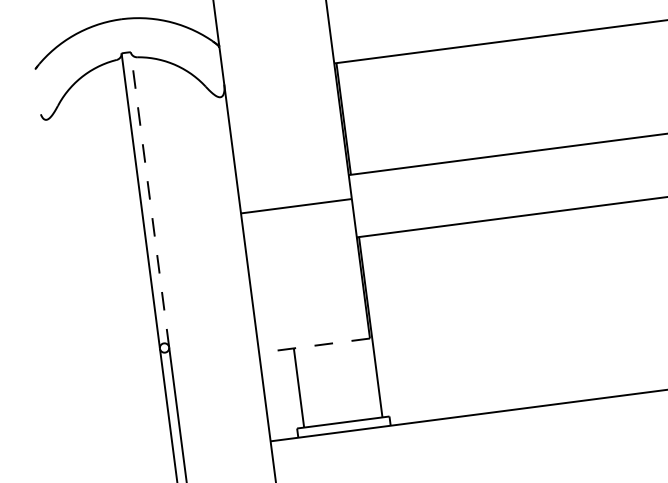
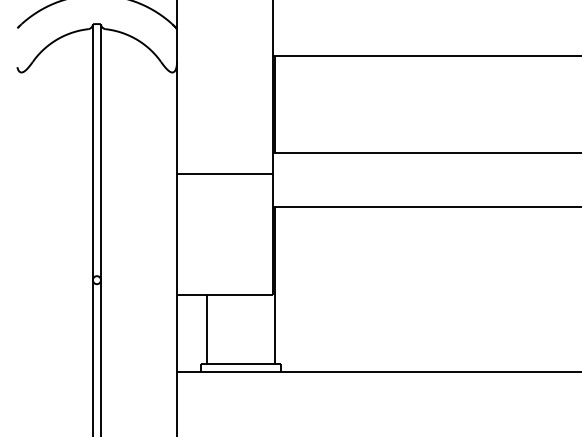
line: (149, 199) -> (100, 151), dashed -> solid
line: (313, 345) -> (224, 294), dashed -> solid

